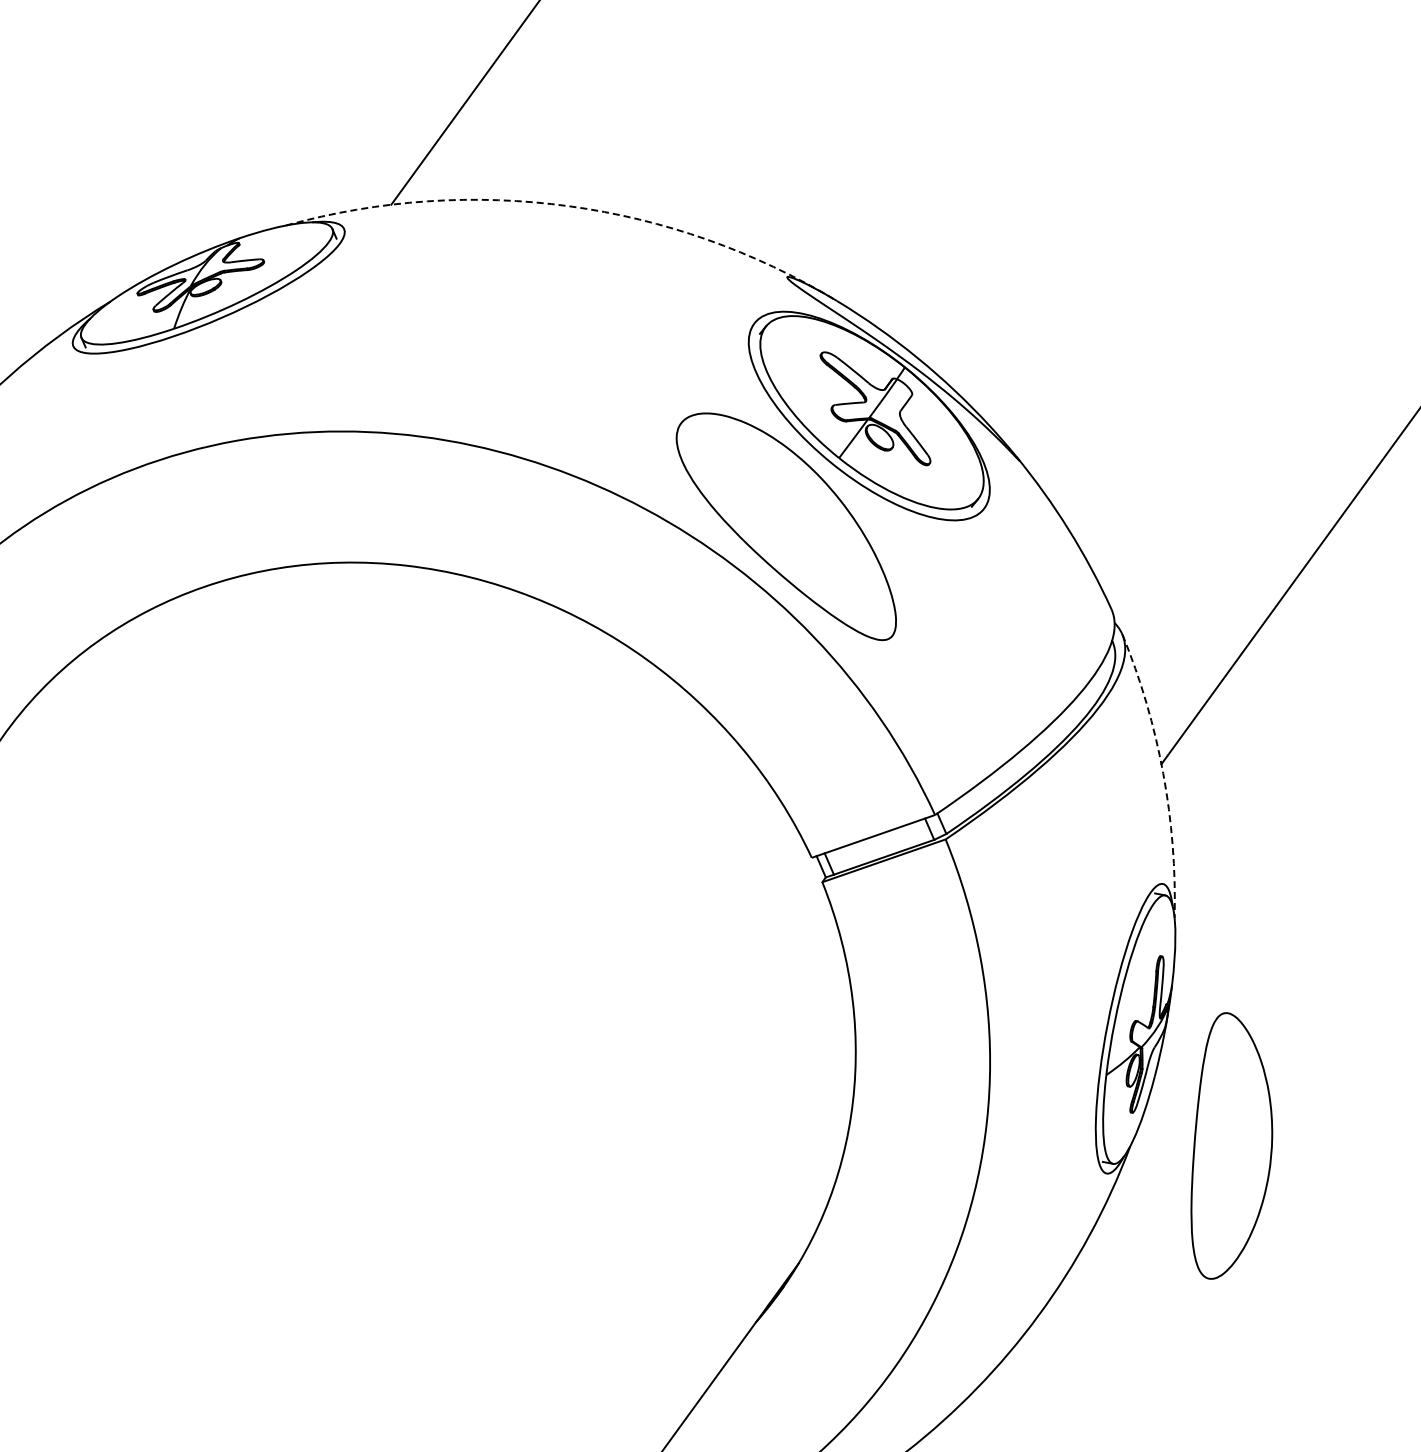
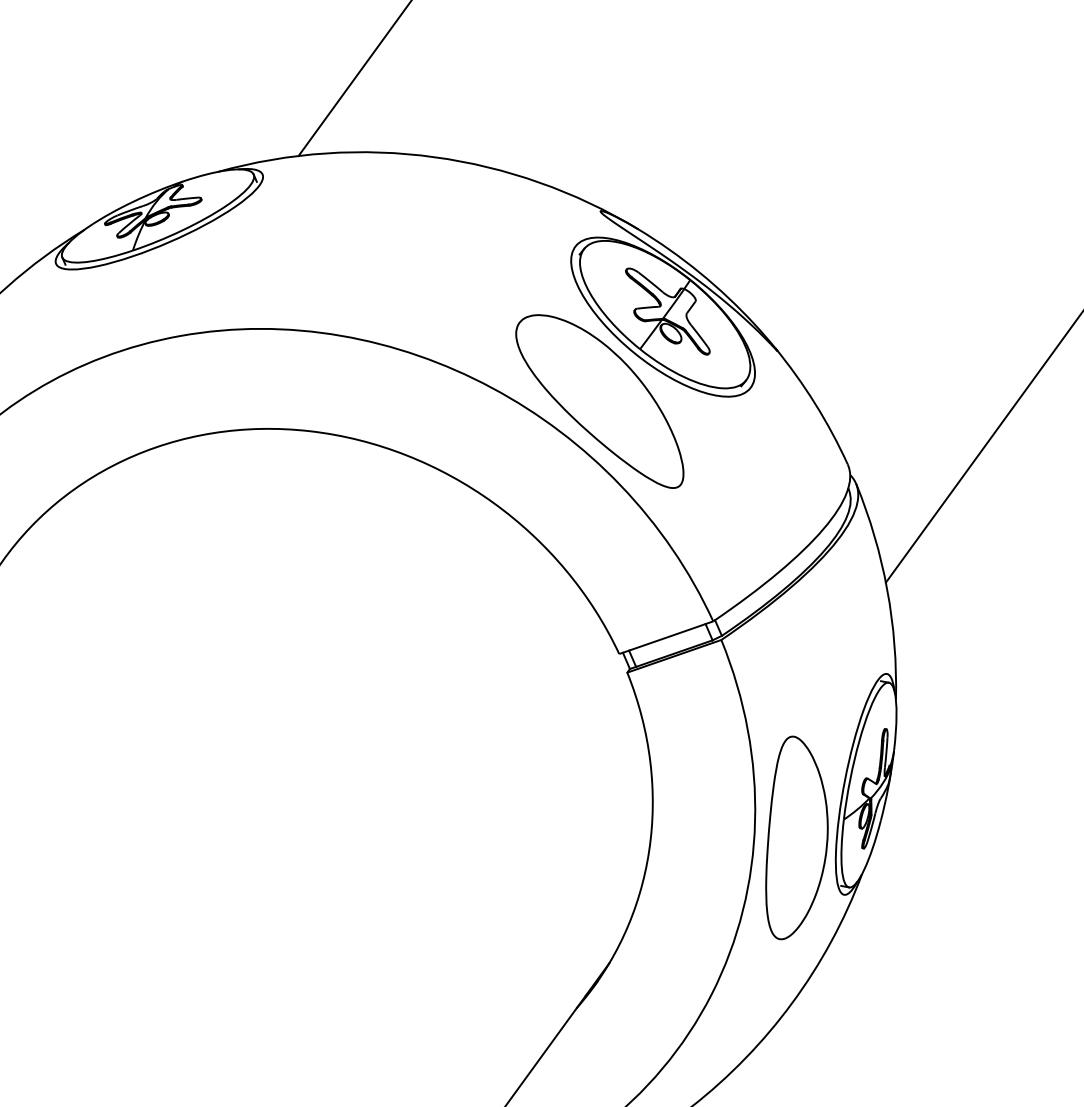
arc: (569, 206) -> (434, 157), dashed -> solid
arc: (1163, 773) -> (887, 589), dashed -> solid
part: (1231, 1145) -> (796, 837), moved

